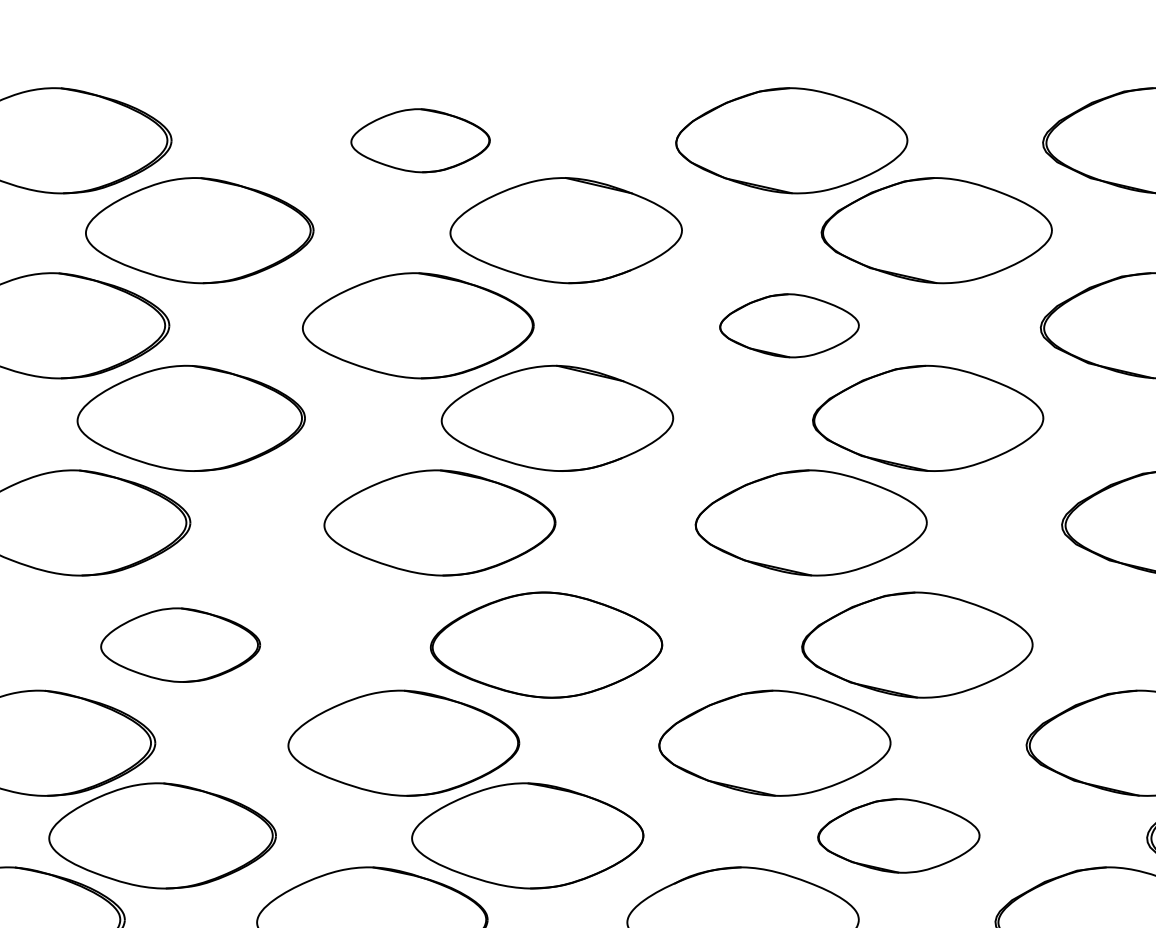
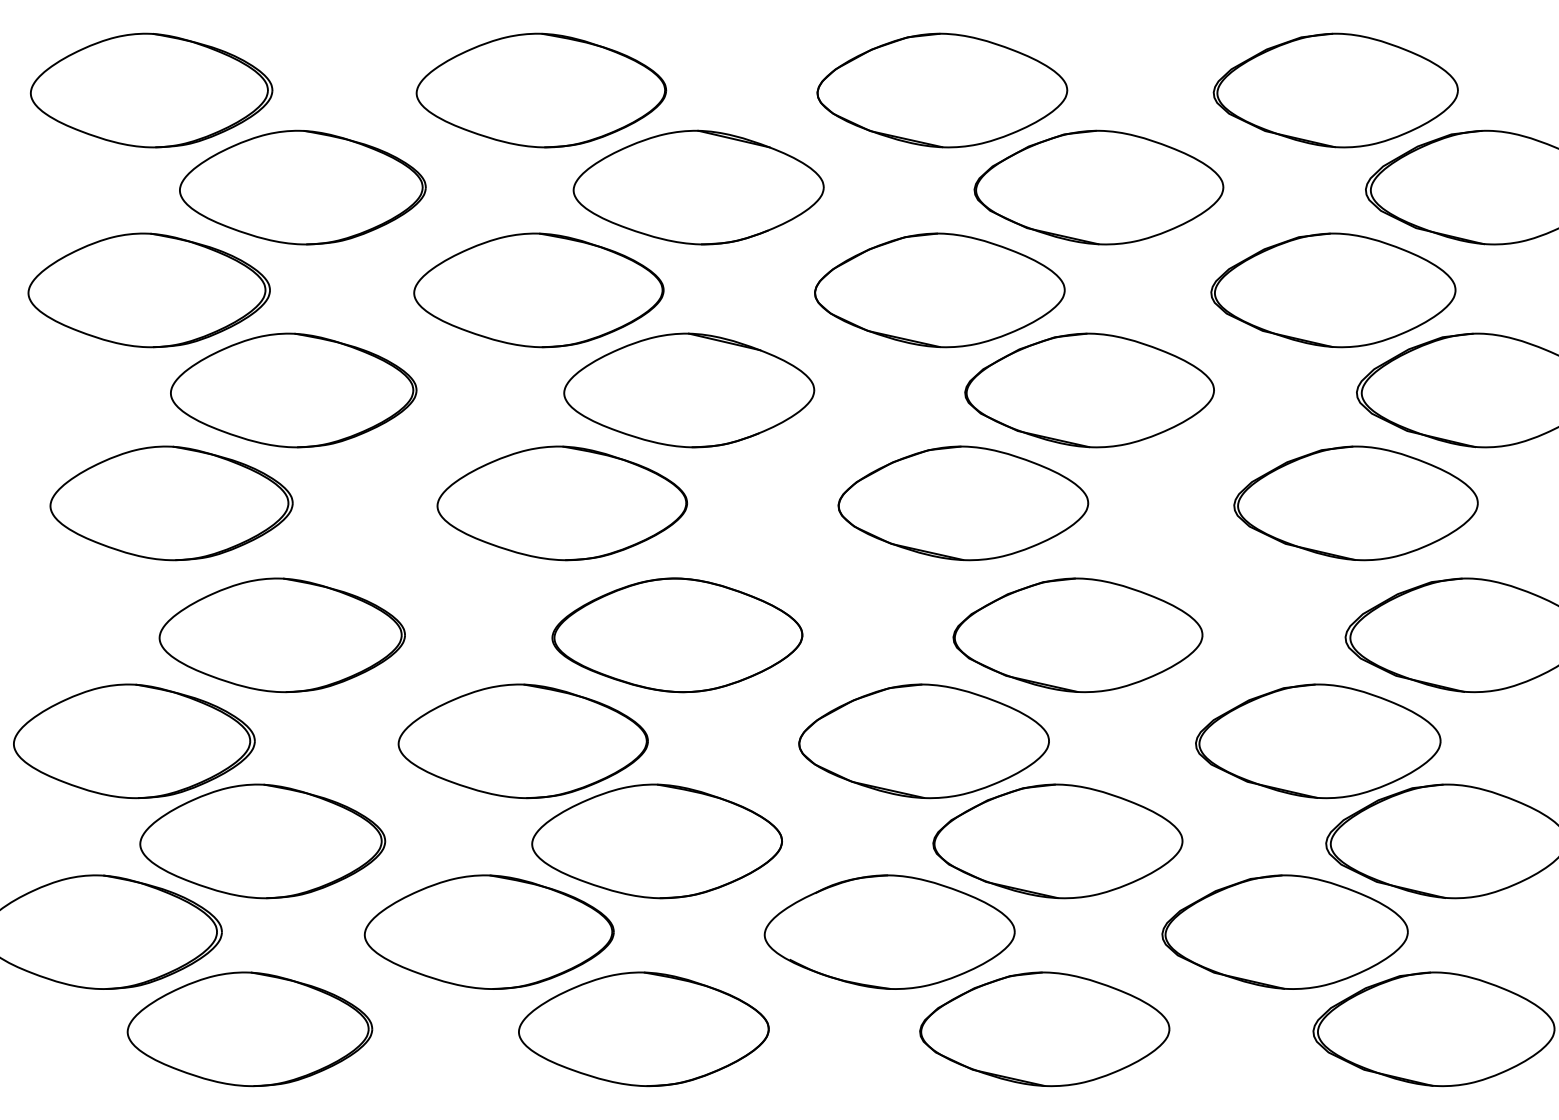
part: (420, 140) -> (541, 90), size x1.67
part: (789, 325) -> (939, 290), size x1.67
part: (179, 645) -> (281, 635), size x1.43
part: (898, 835) -> (1057, 841), size x1.43

